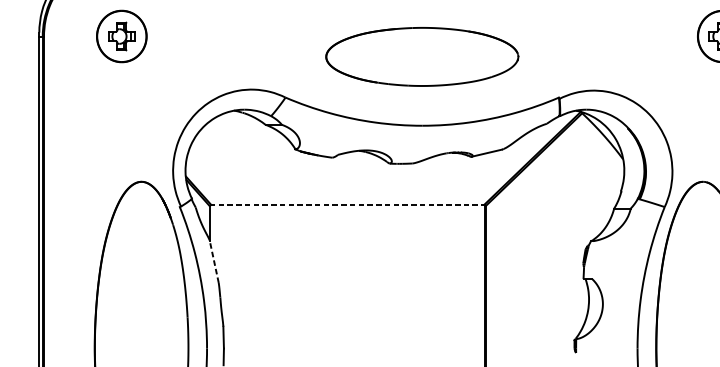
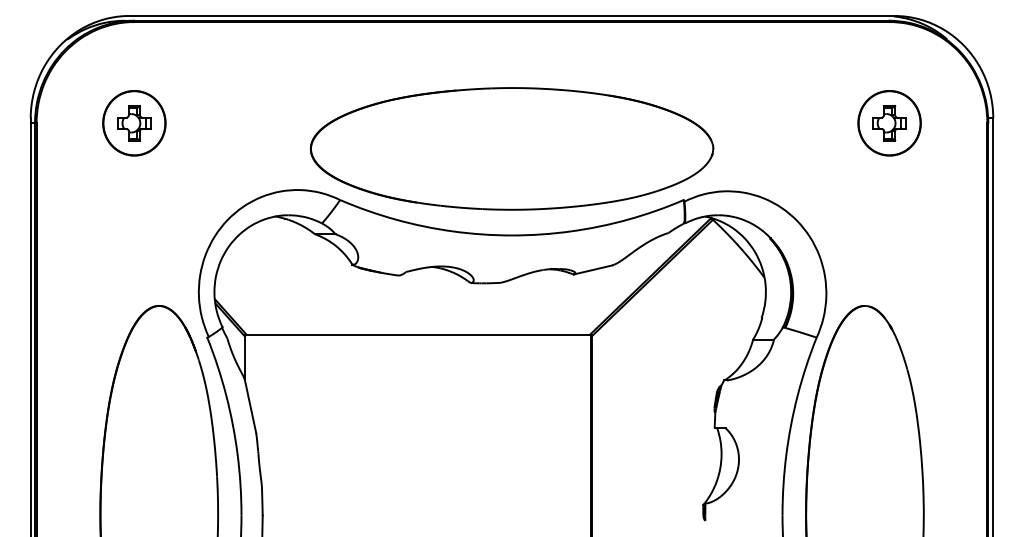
part: (421, 56) -> (511, 148), size x1.67
line: (347, 204) -> (418, 334), dashed -> solid
line: (214, 261) -> (250, 405), dashed -> solid

